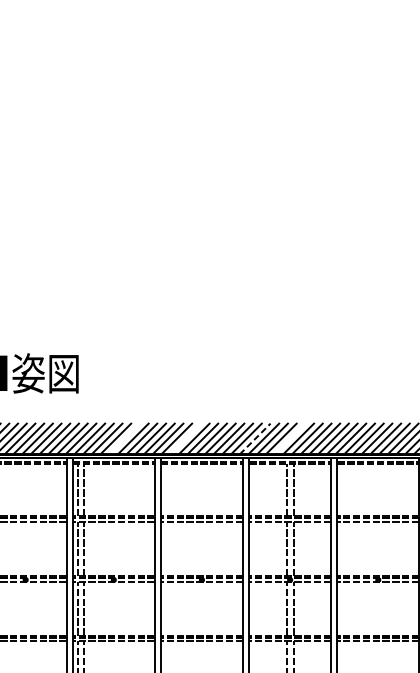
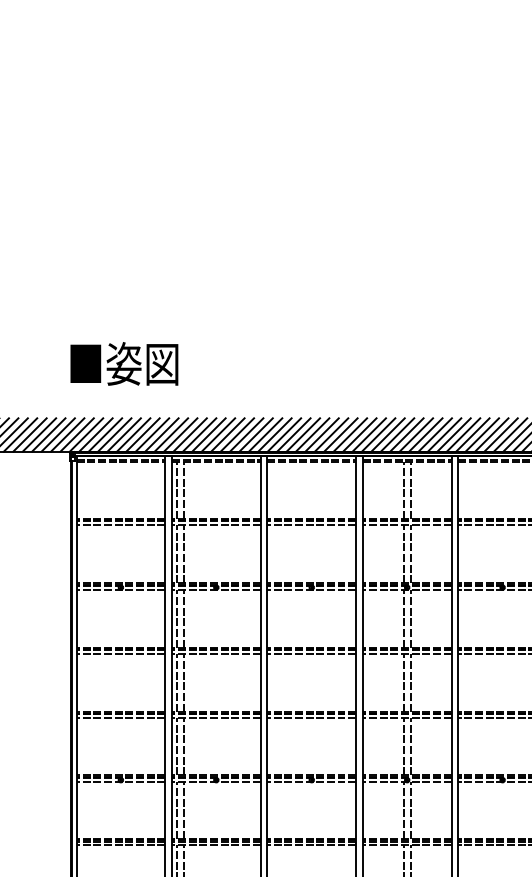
line: (124, 438) -> (227, 434), added
line: (185, 438) -> (293, 434), added
line: (255, 438) -> (369, 434), dashed -> solid
line: (289, 438) -> (406, 434), added

